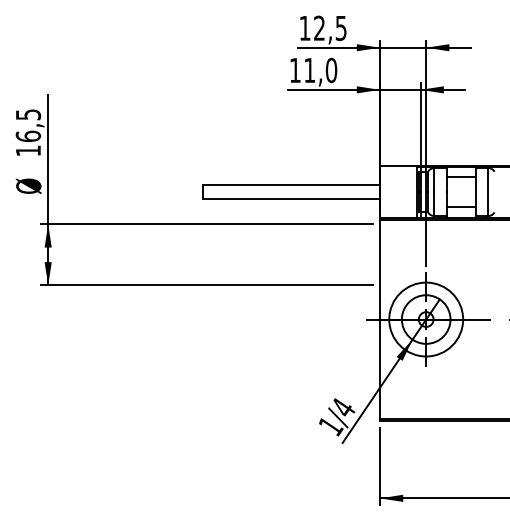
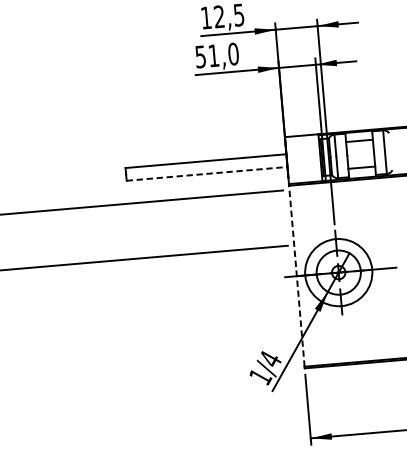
text: (295, 70) -> (200, 56), 11,0 -> 51,0
line: (291, 199) -> (207, 174), solid -> dashed
line: (380, 319) -> (297, 276), solid -> dashed

